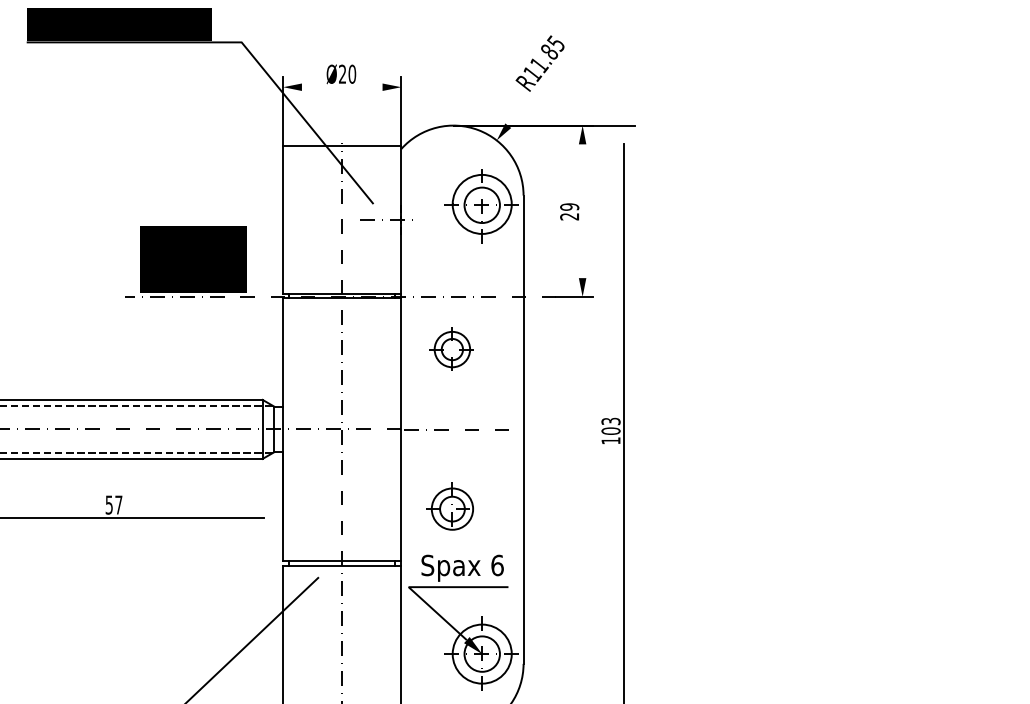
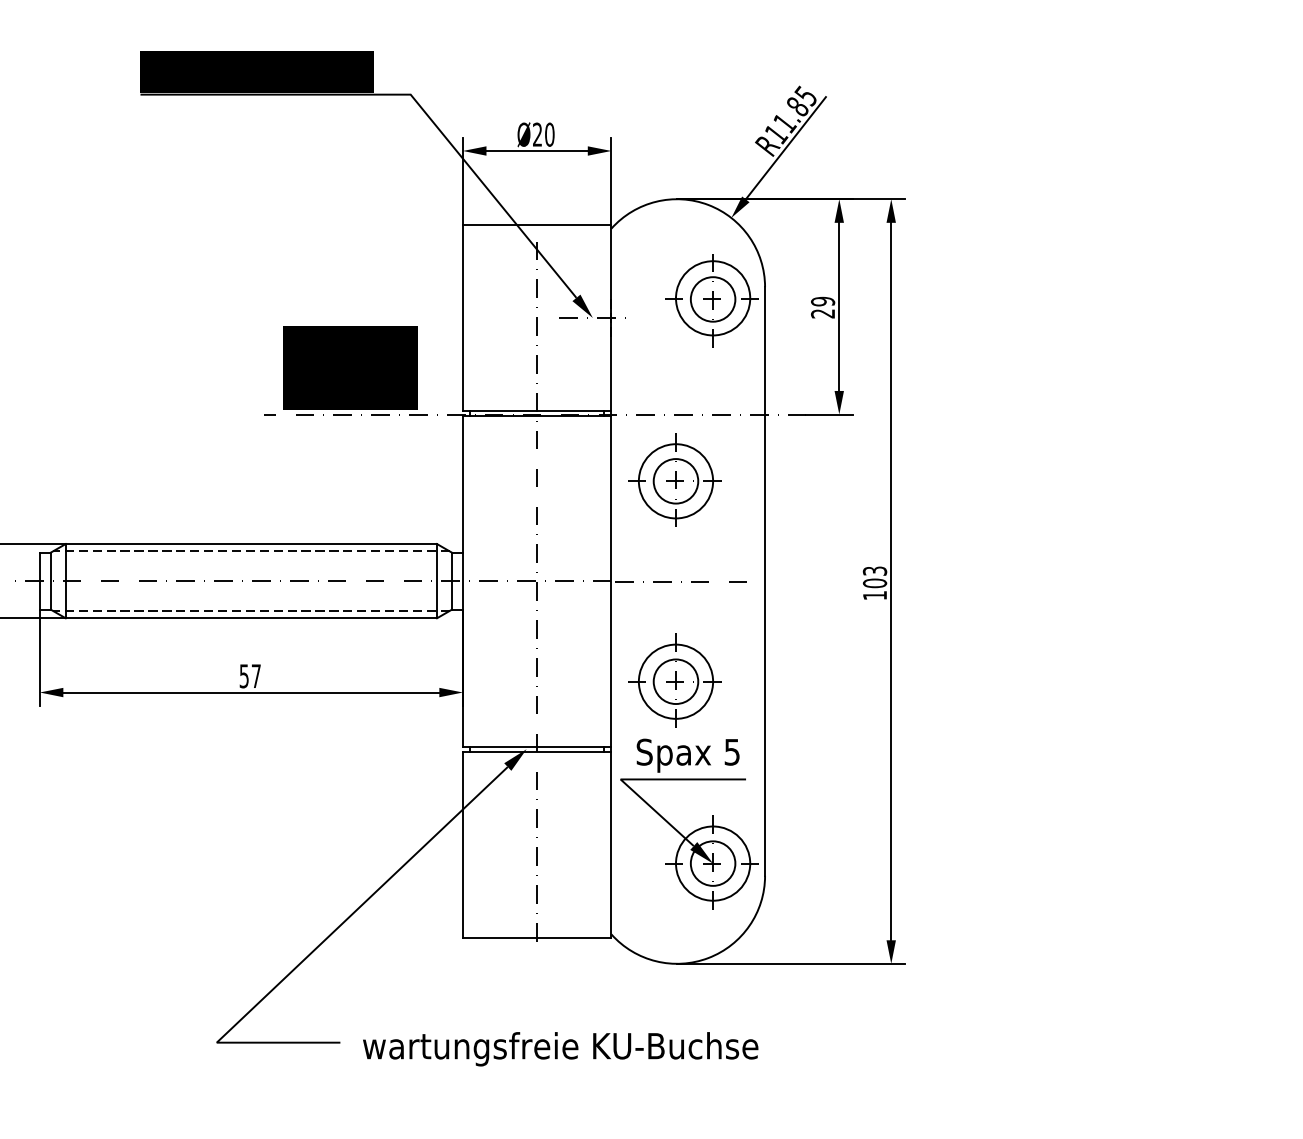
line: (539, 85) -> (785, 148), added
line: (341, 86) -> (536, 150), added
fill: (623, 134) -> (890, 210), added
fill: (378, 210) -> (582, 306), added
line: (582, 210) -> (839, 306), added
part: (451, 348) -> (674, 479), size x1.67
part: (451, 508) -> (674, 680), size x1.43
fill: (273, 517) -> (450, 692), added
text: (497, 564) -> (732, 751), 6 -> 5
fill: (325, 571) -> (515, 759), added

